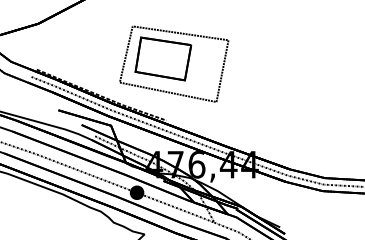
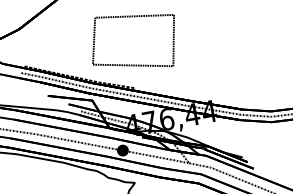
part: (163, 58) -> (124, 39), removed

